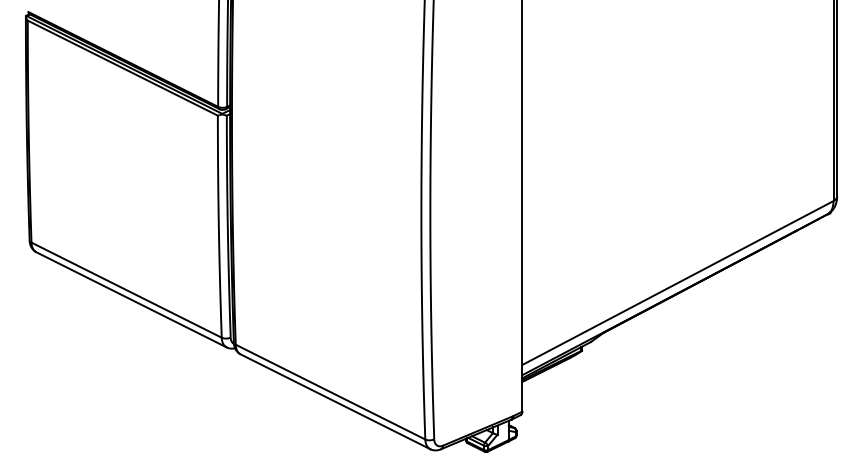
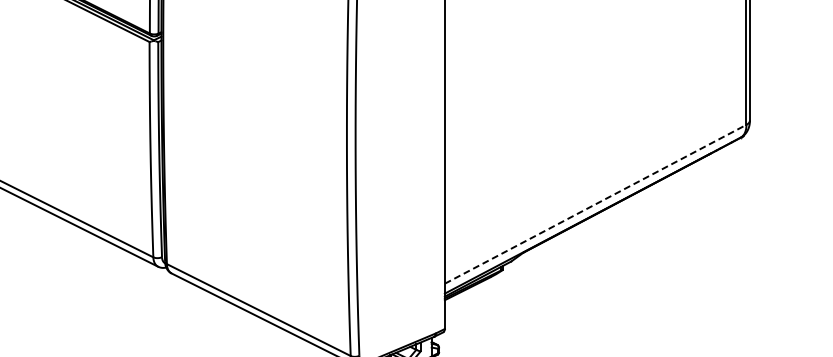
line: (677, 283) -> (595, 204), solid -> dashed

